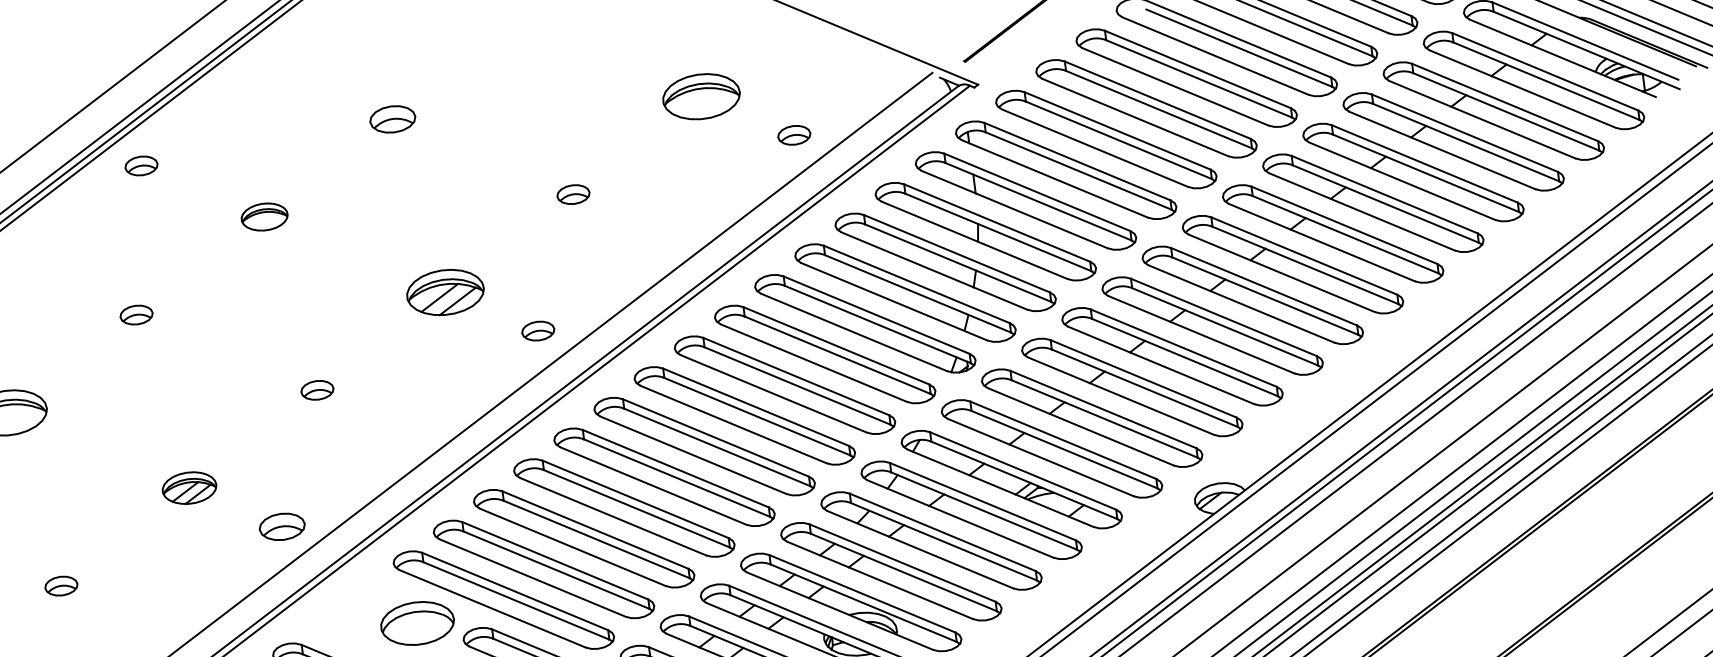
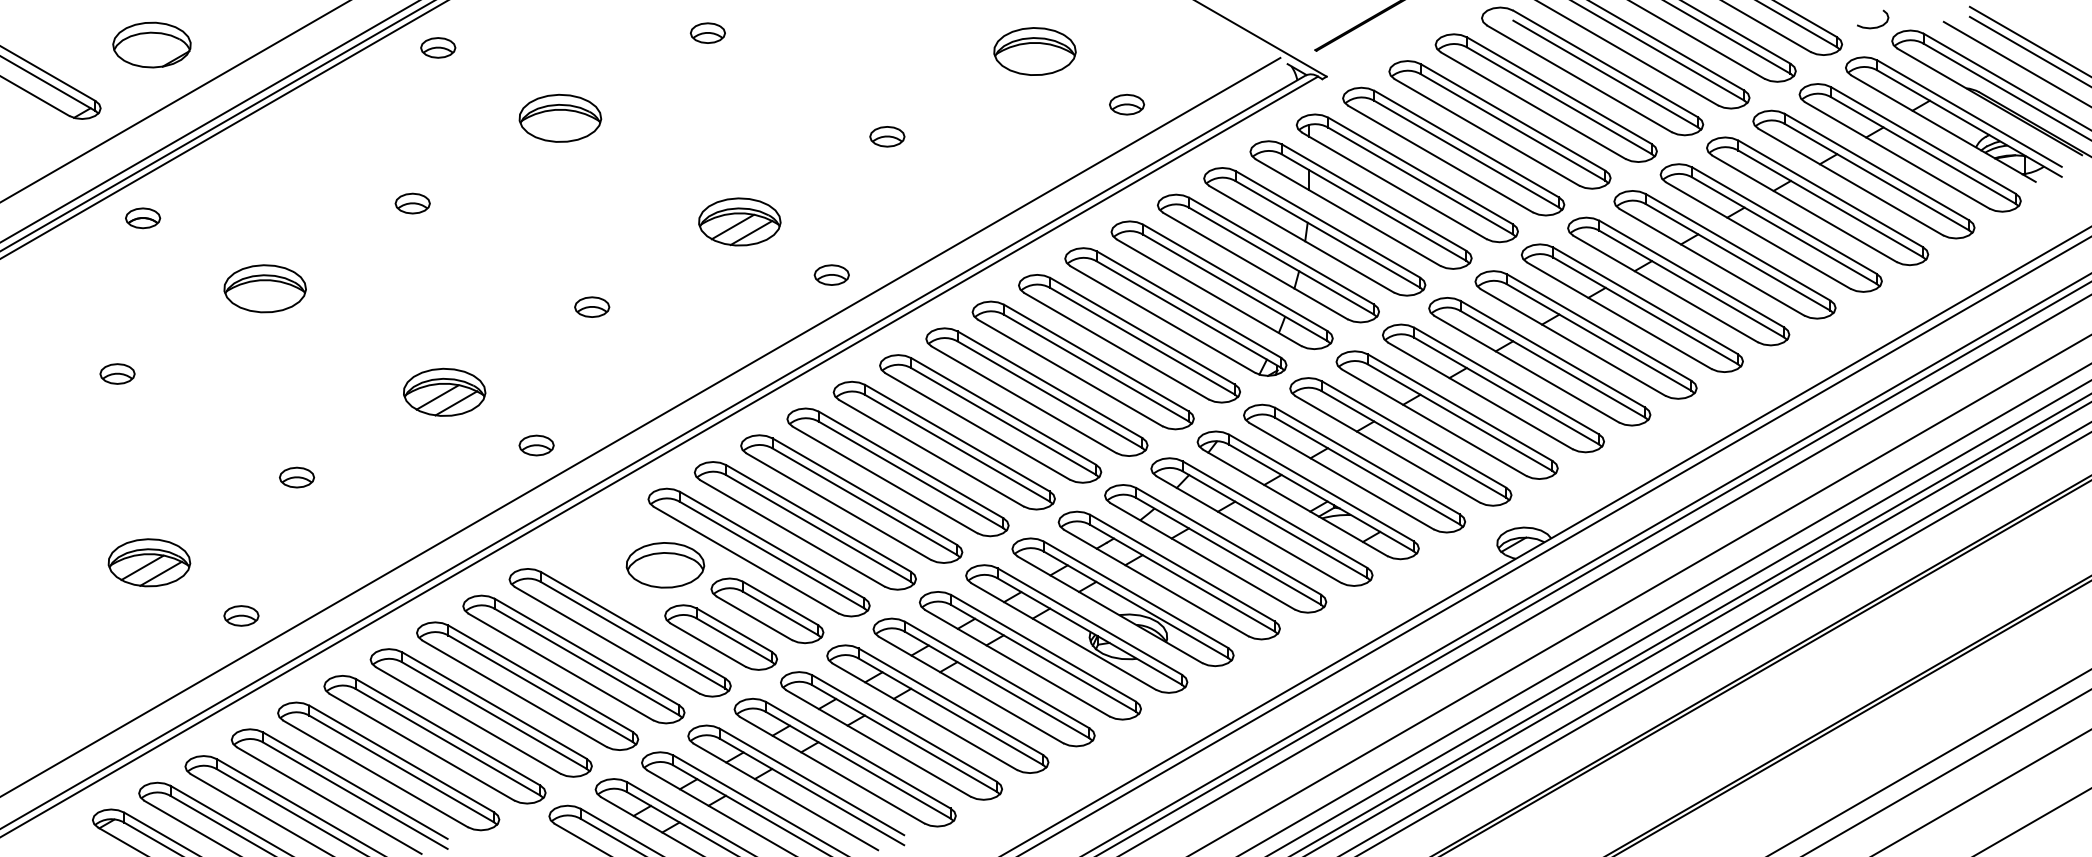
part: (392, 118) -> (707, 32), size x0.71
part: (264, 216) -> (560, 117), size x1.67
part: (189, 487) -> (444, 391), size x1.43
part: (282, 526) -> (536, 445), size x0.71

